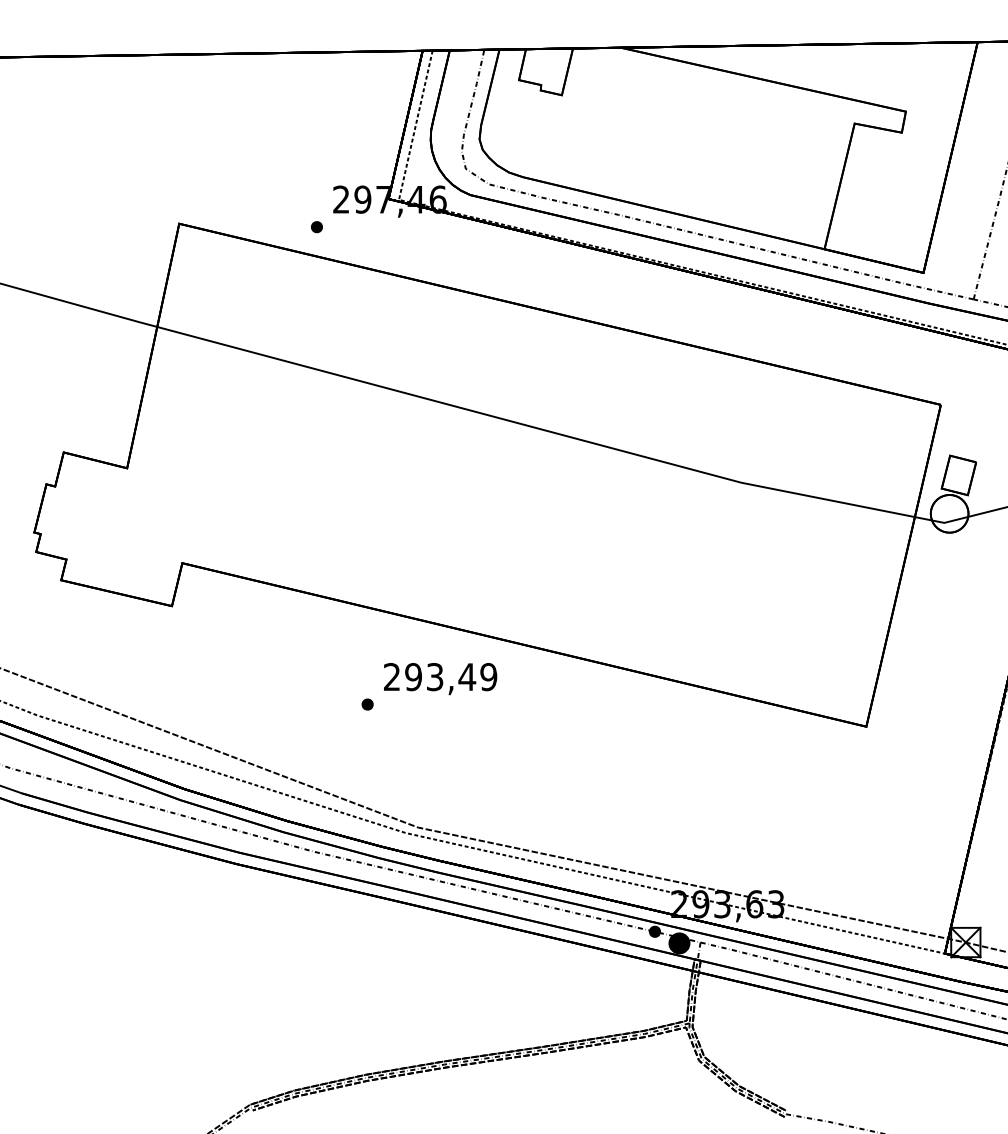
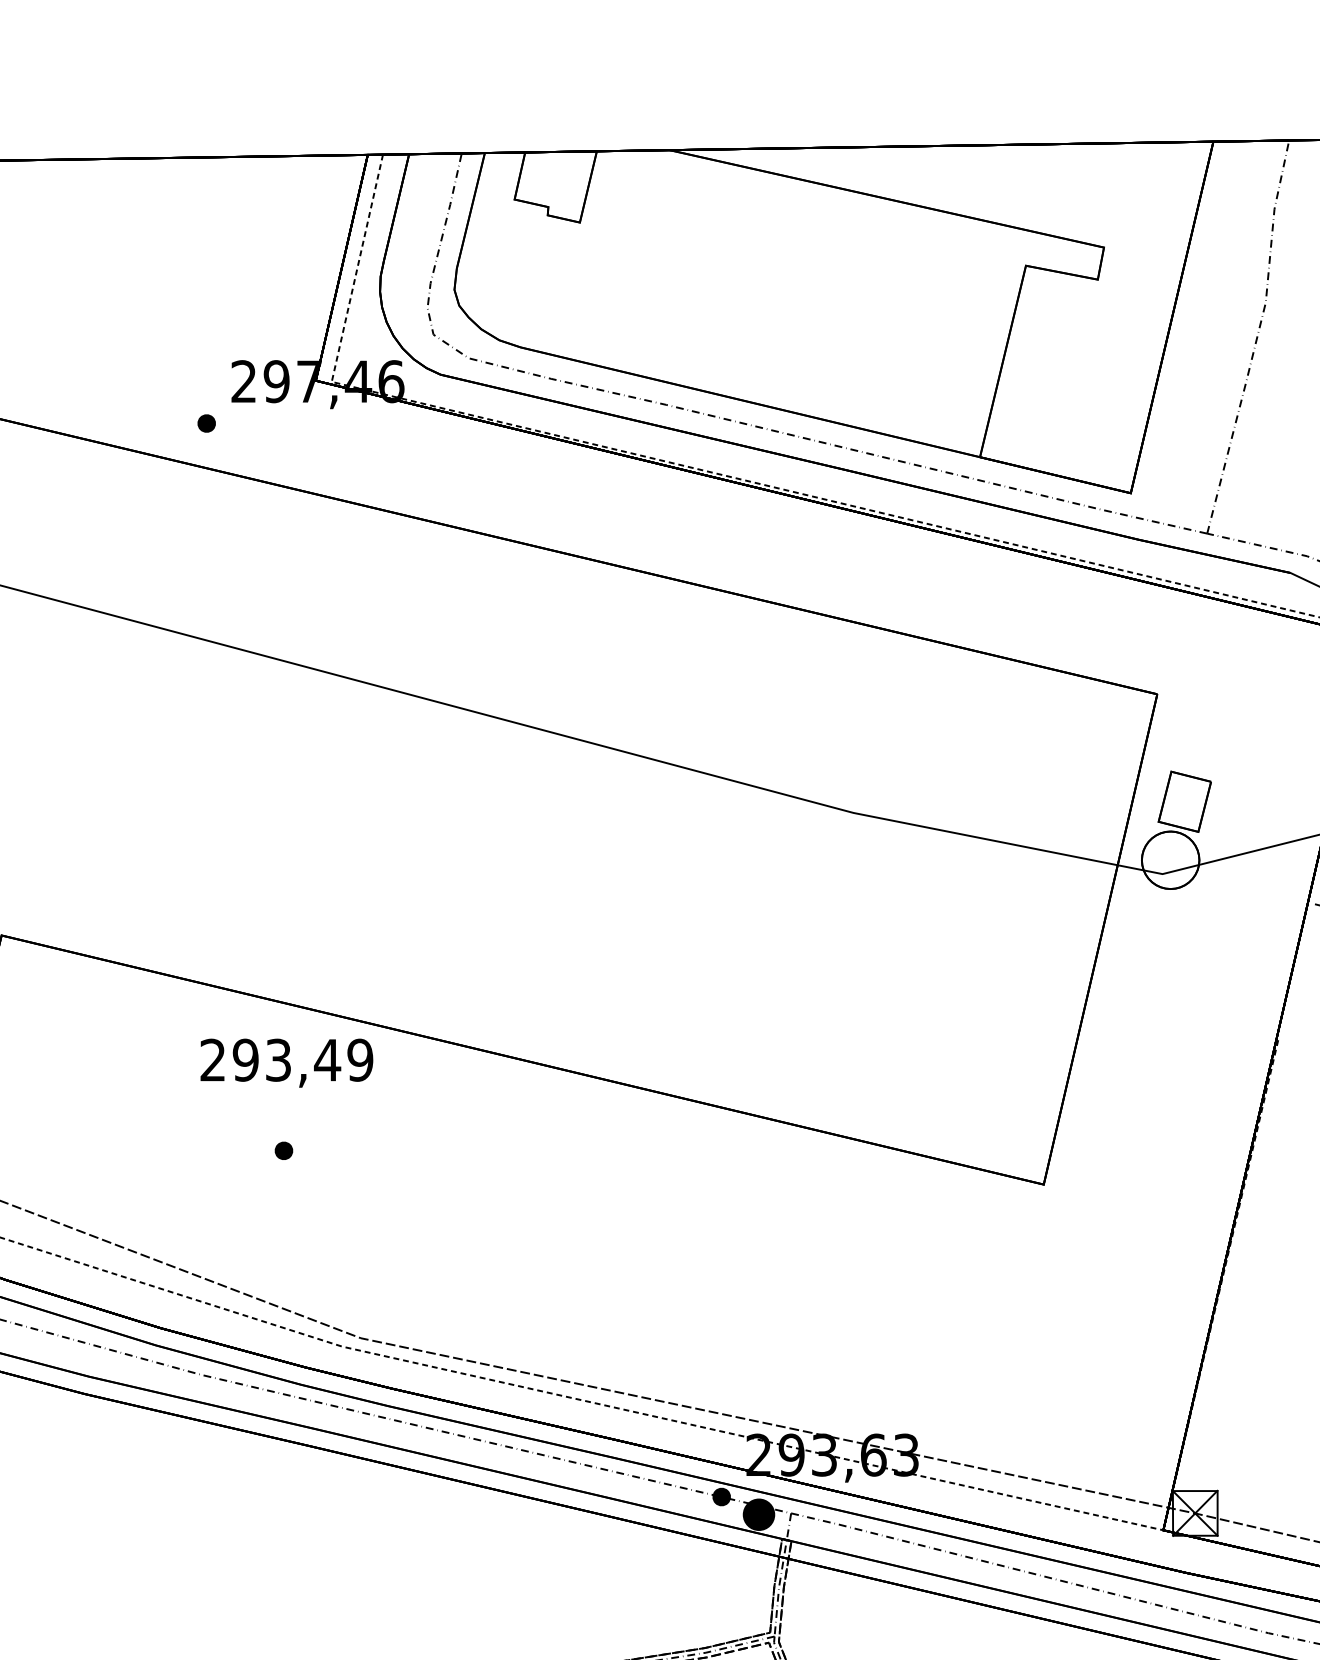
text: (440, 679) -> (286, 1063), moved

